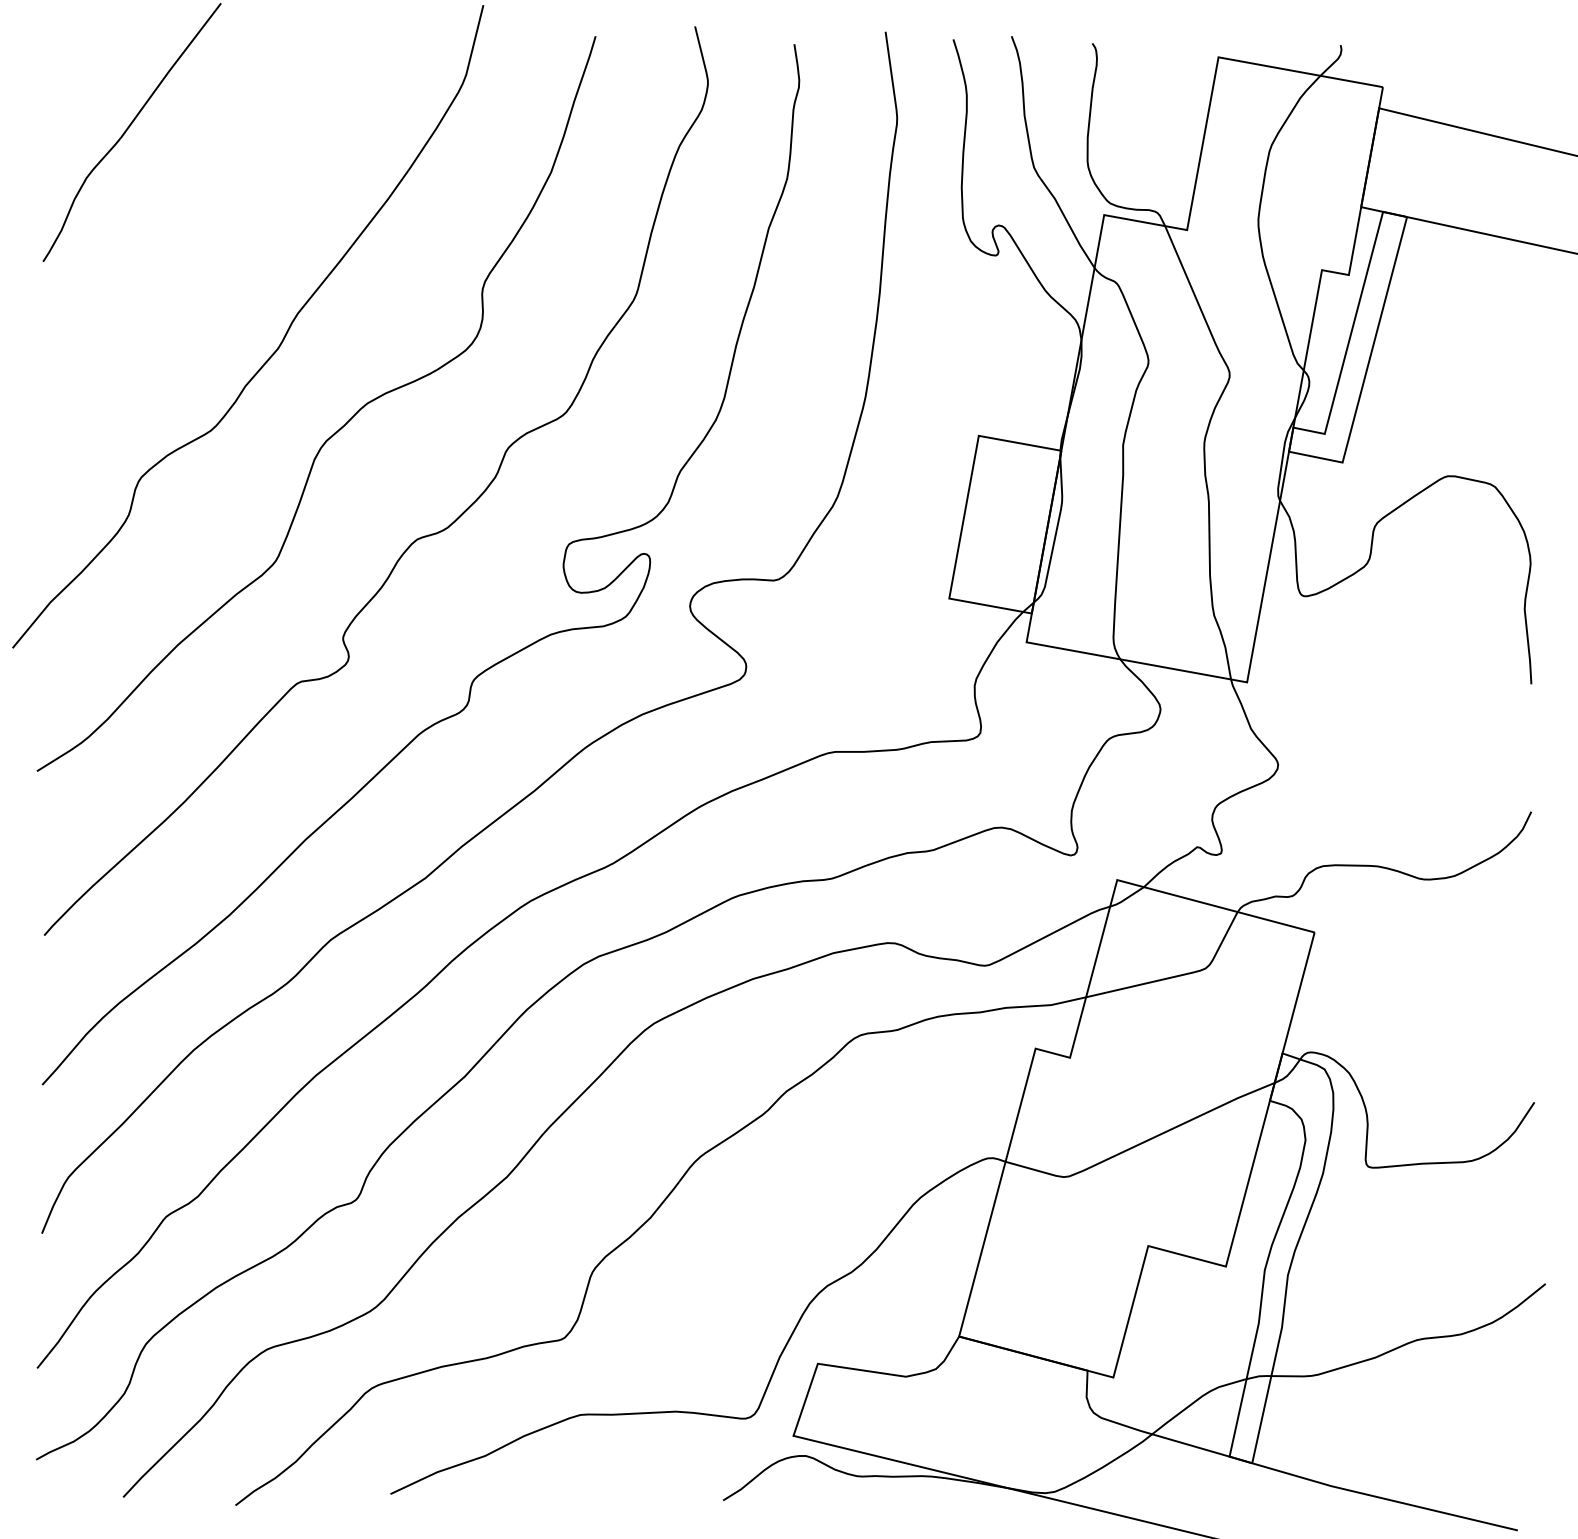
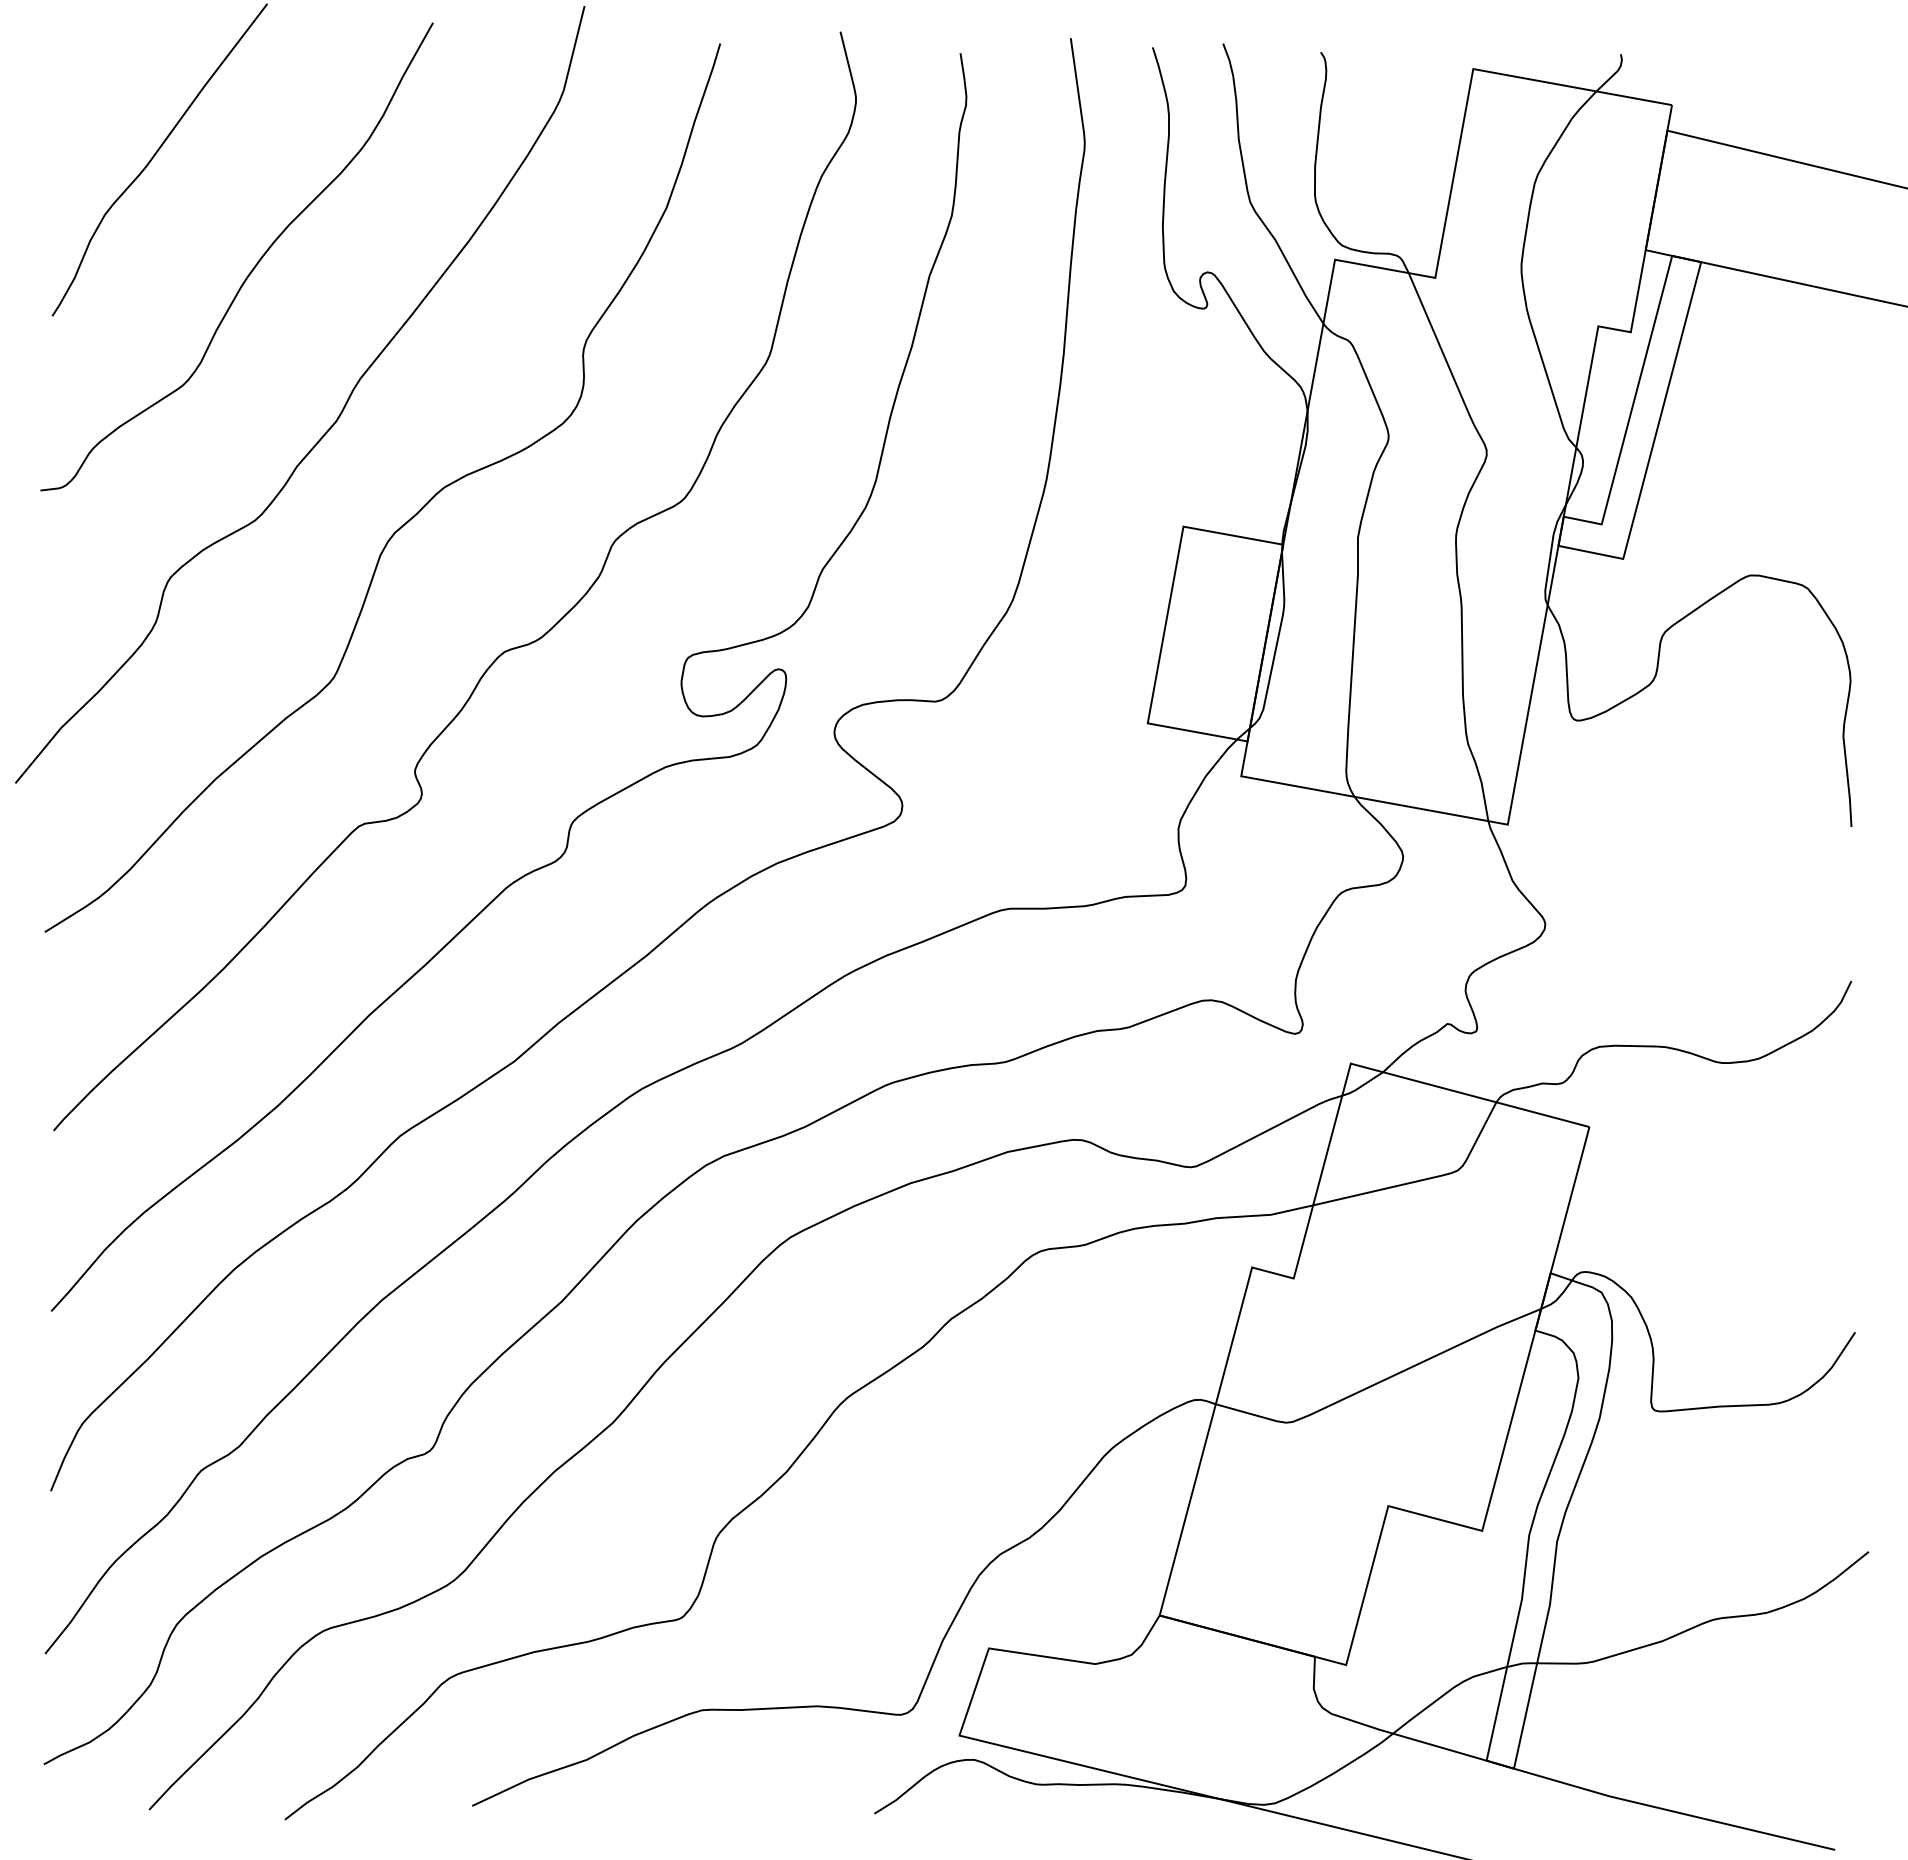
curve: (208, 222) -> (252, 268), added

